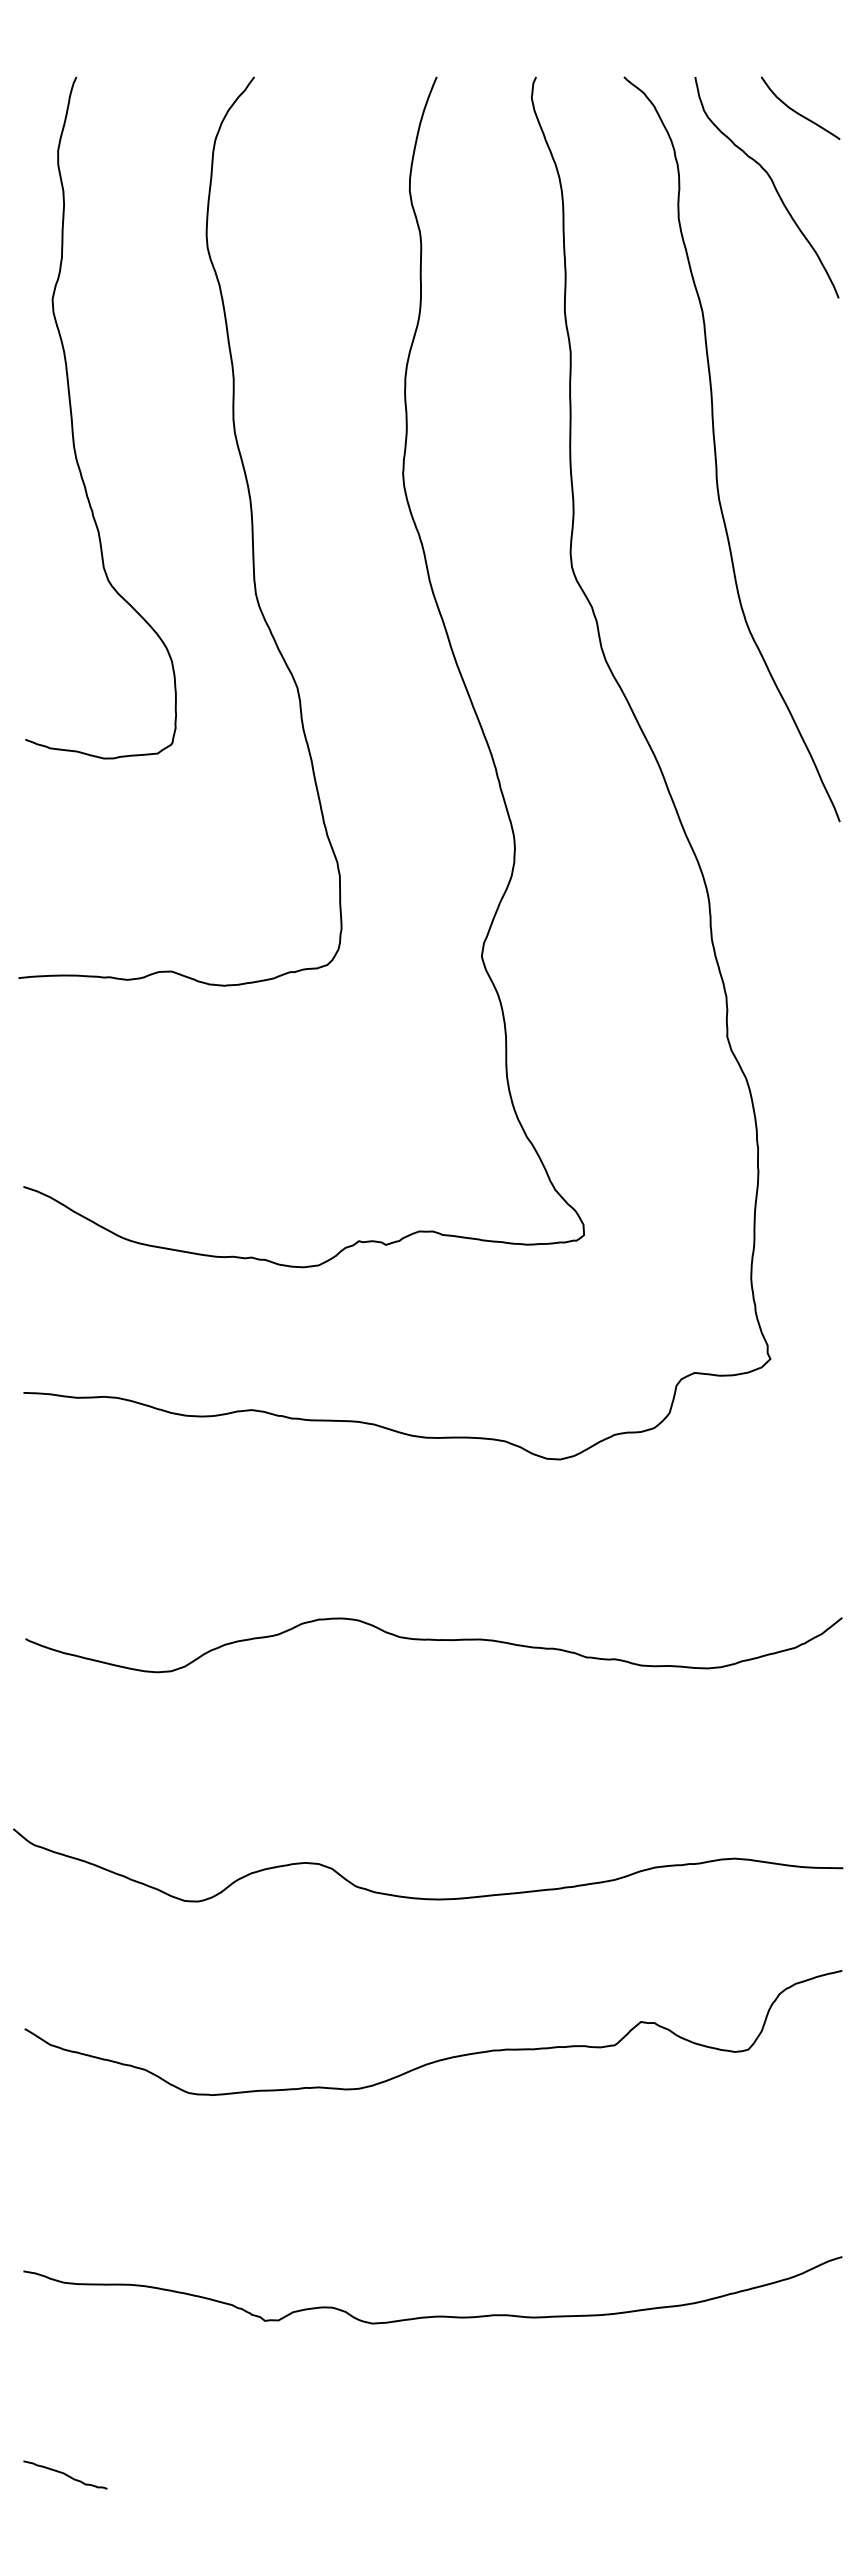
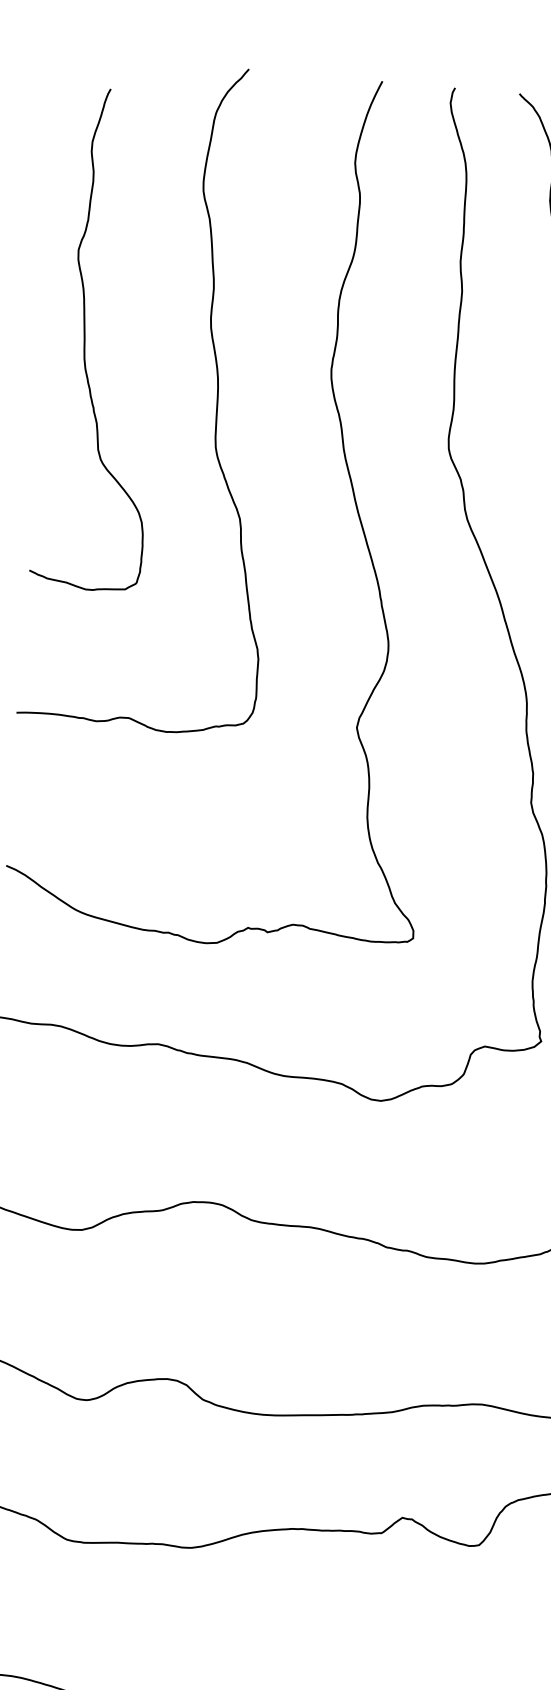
curve: (72, 417) -> (85, 337), moved

